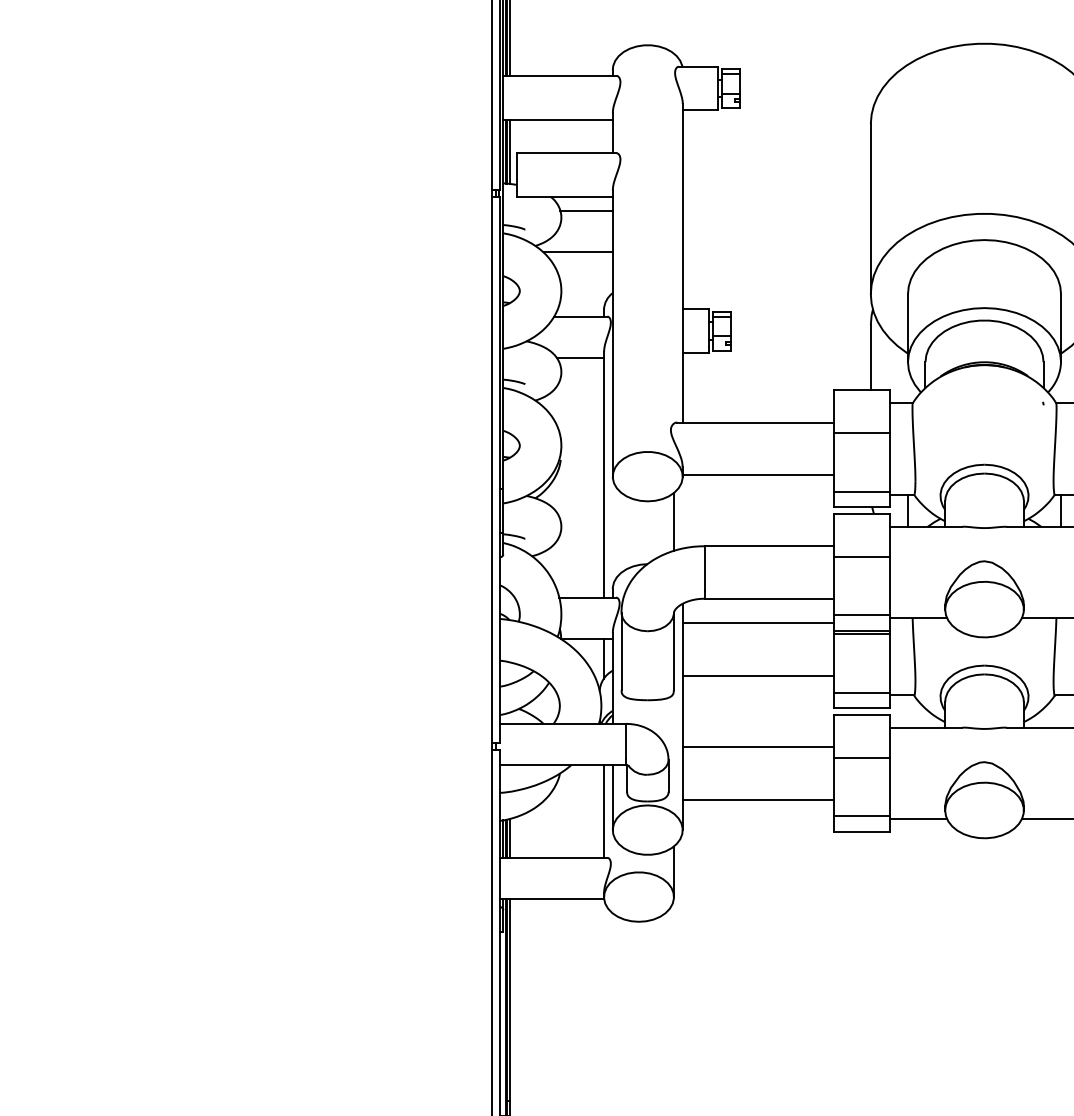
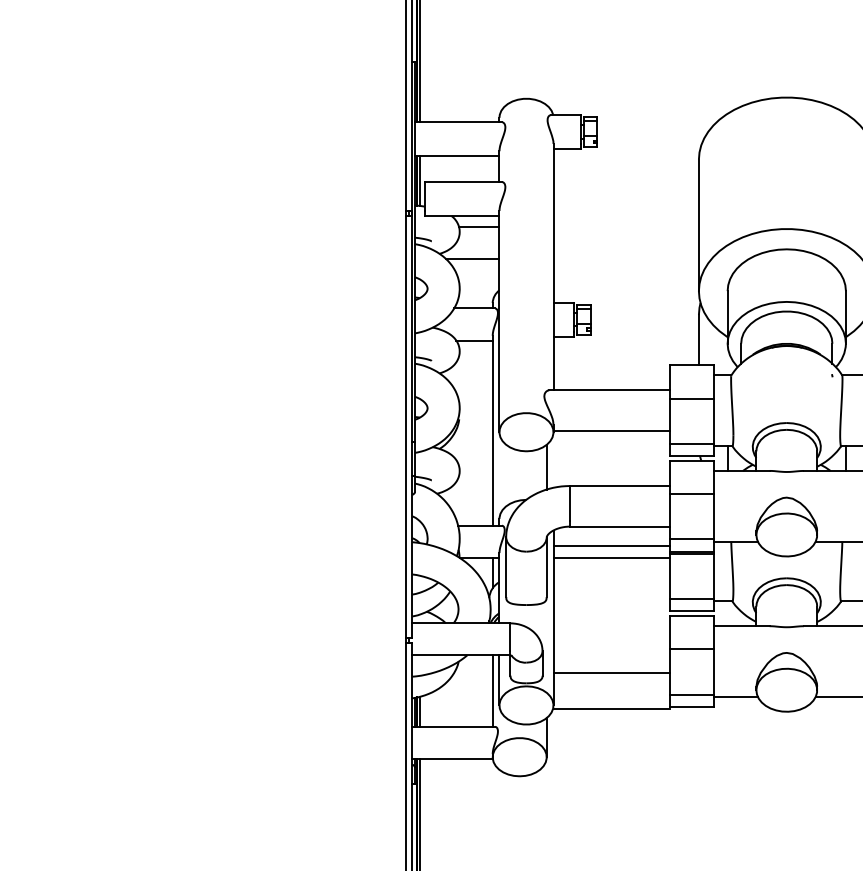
line: (757, 676) -> (611, 558), moved
line: (757, 747) -> (611, 673), moved
line: (757, 799) -> (611, 708), moved

